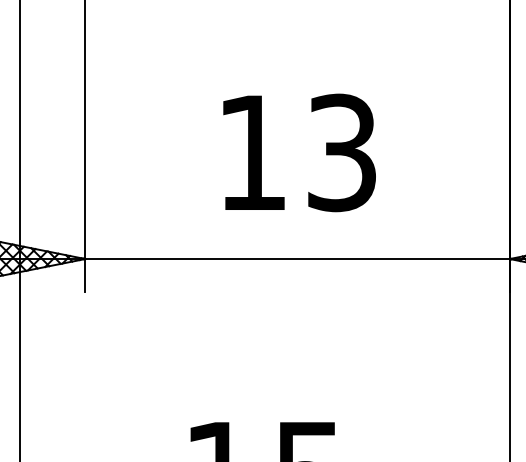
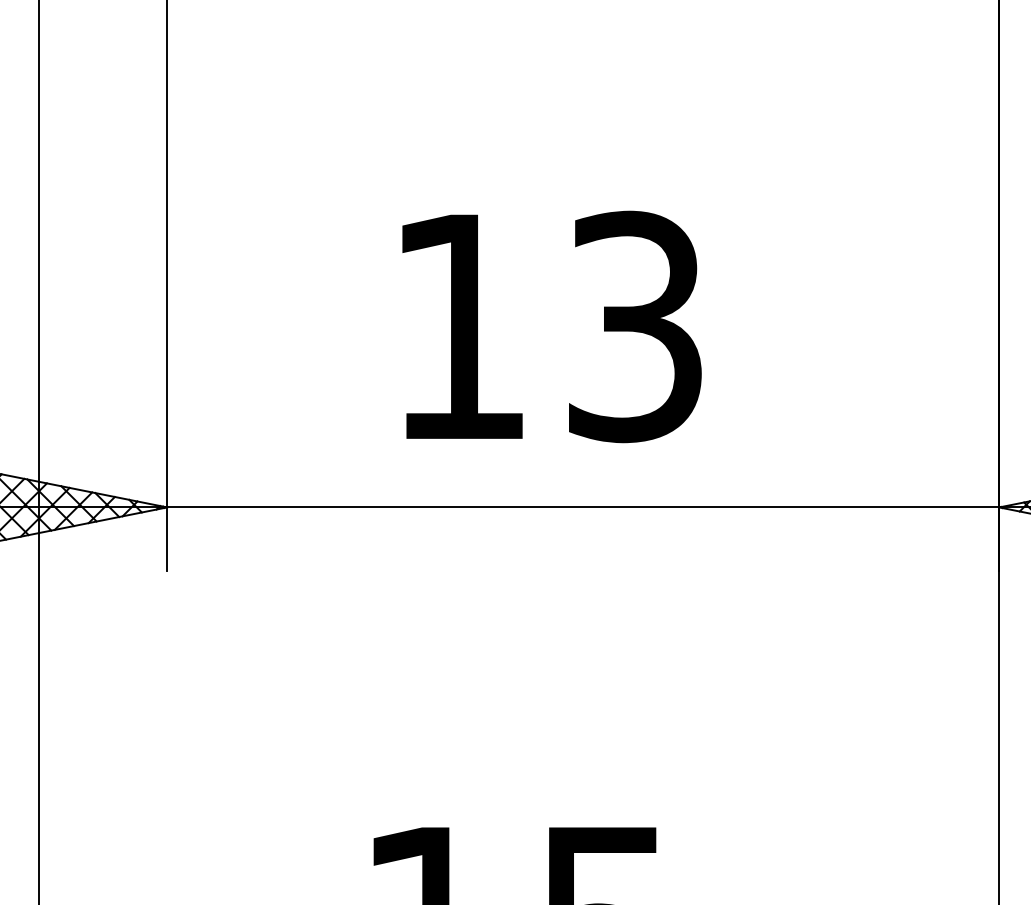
text: (299, 152) -> (551, 326), moved

